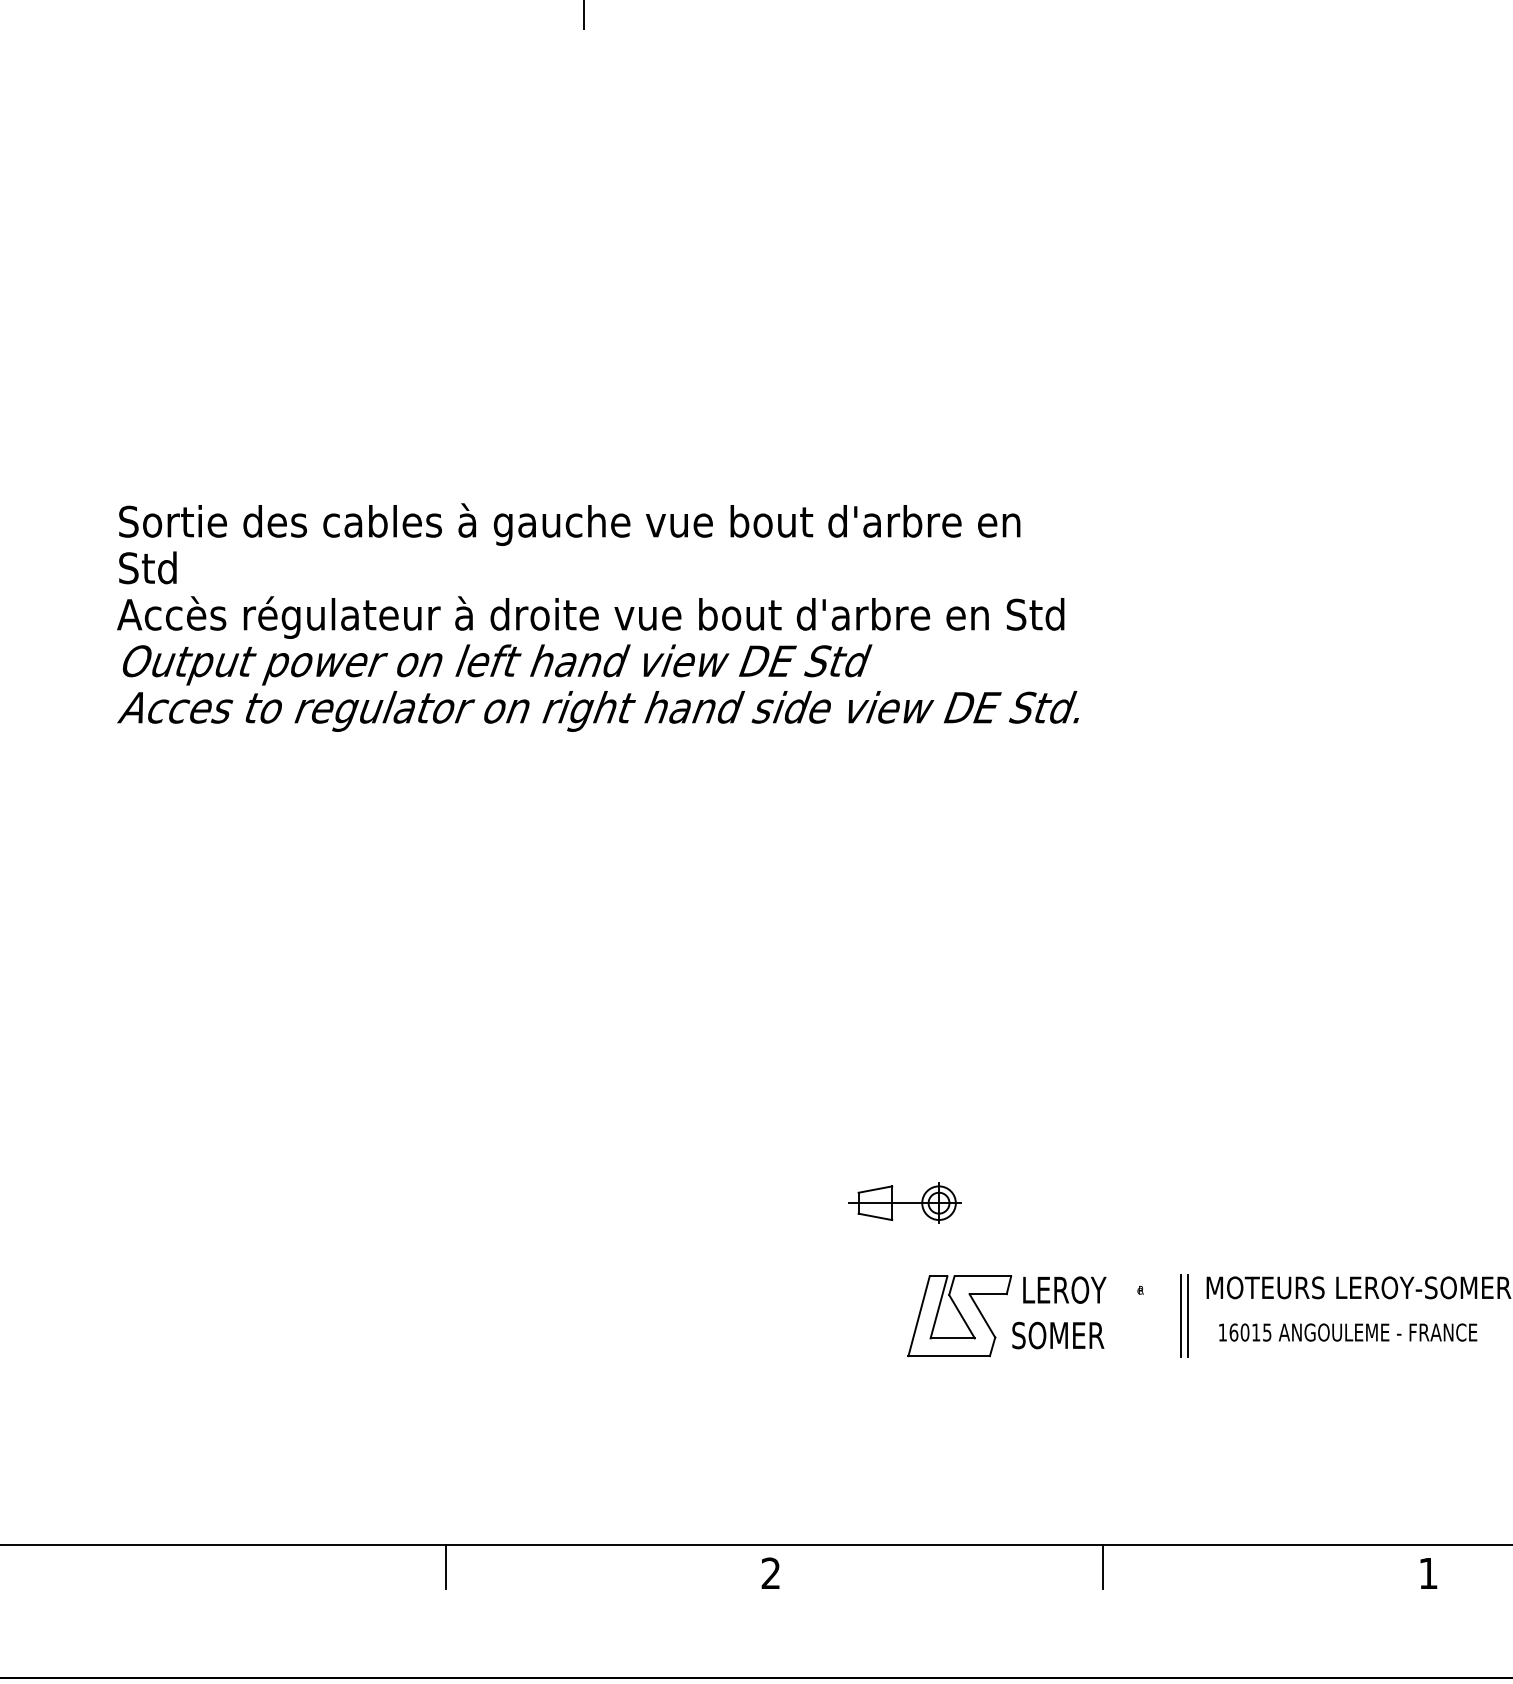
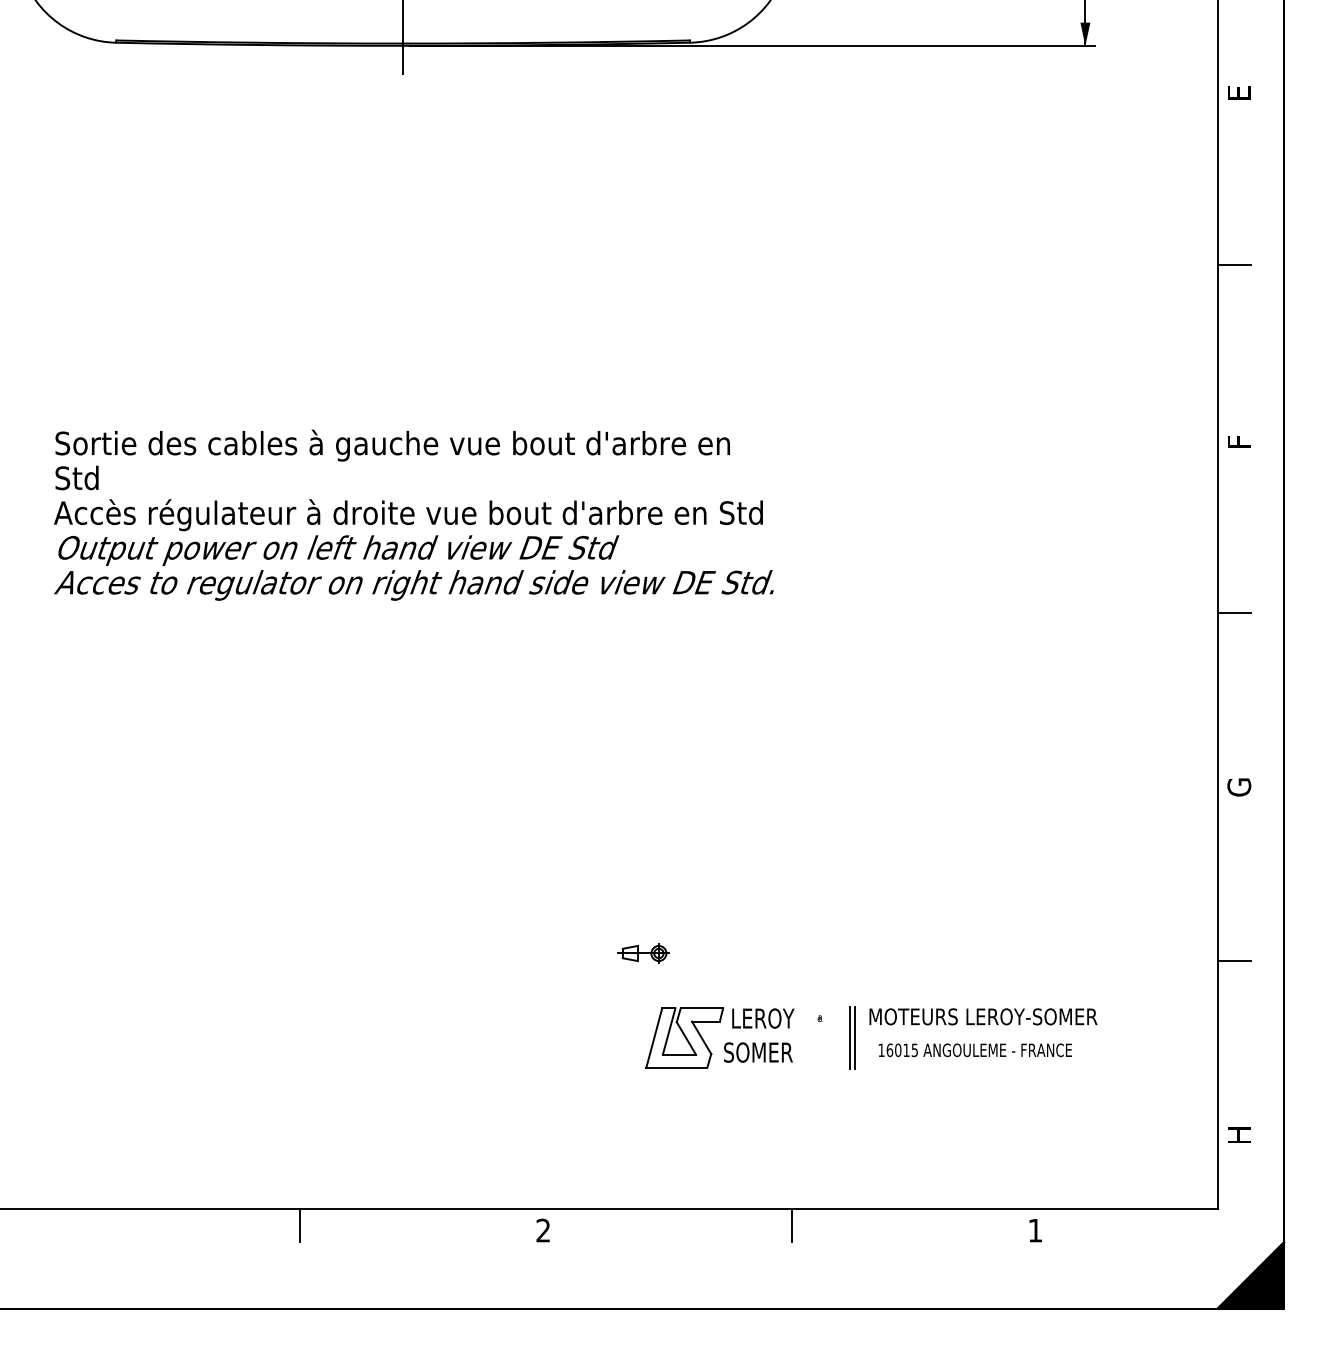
part: (904, 1203) -> (643, 953), size x0.6

